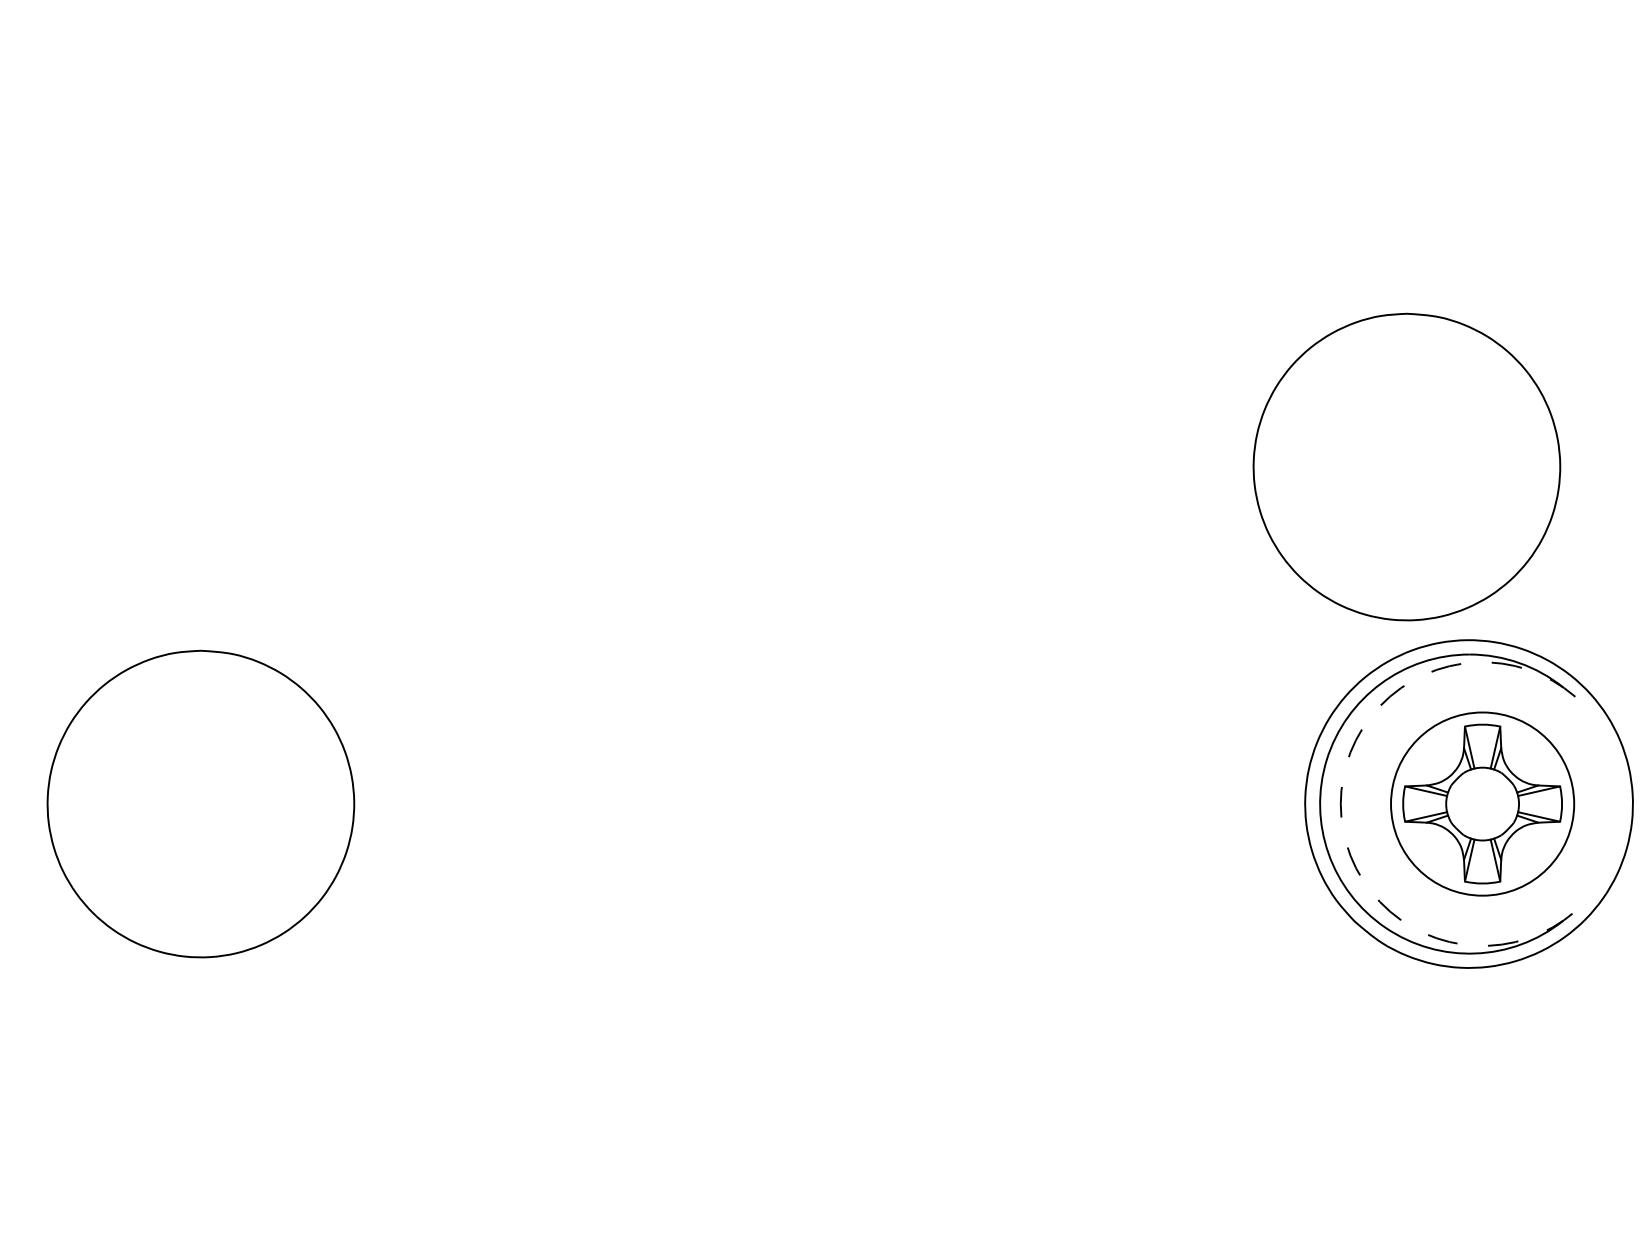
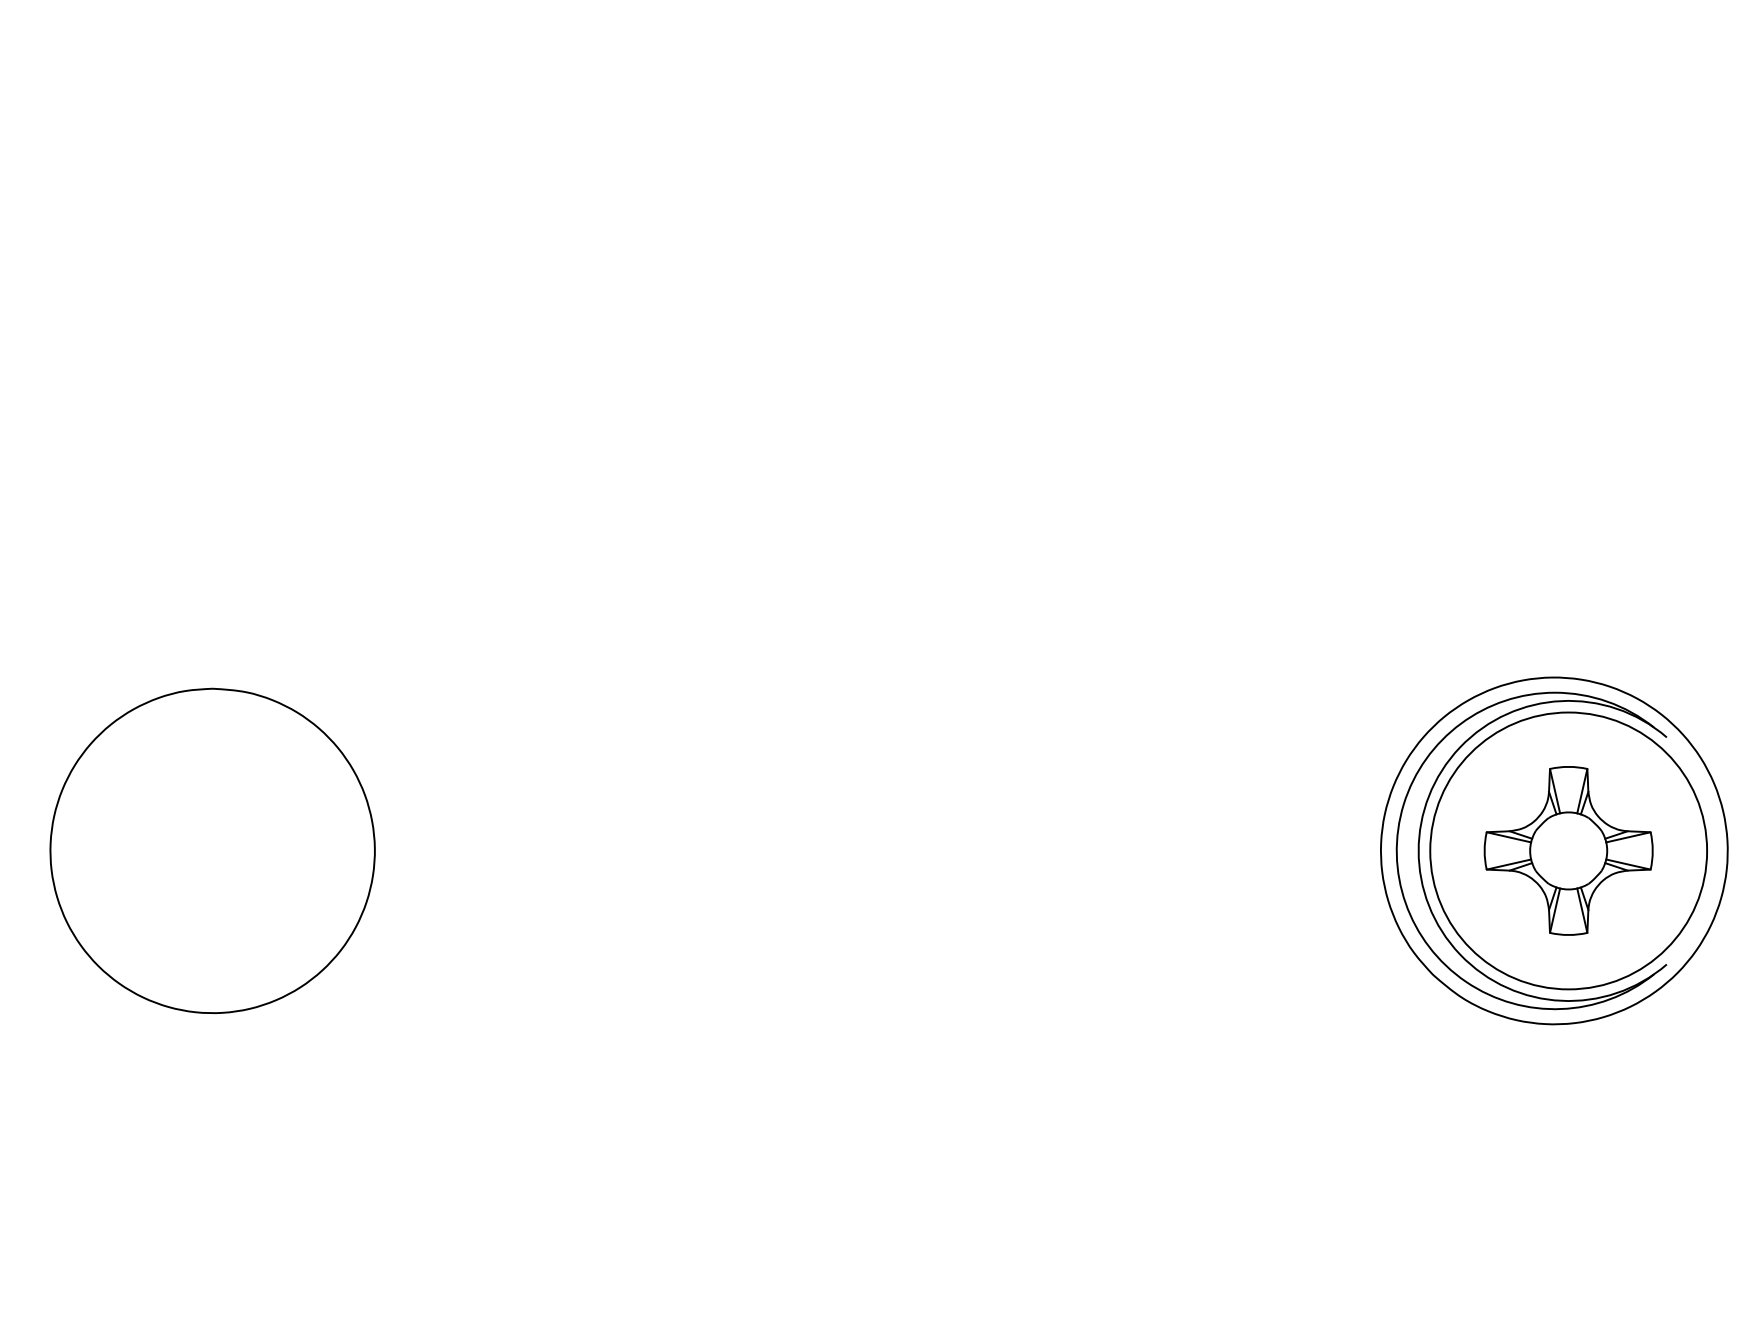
part: (1406, 466) -> (1488, 493), removed
circle: (1482, 803) -> (1568, 850), size x1.43
arc: (1340, 804) -> (1418, 851), dashed -> solid

